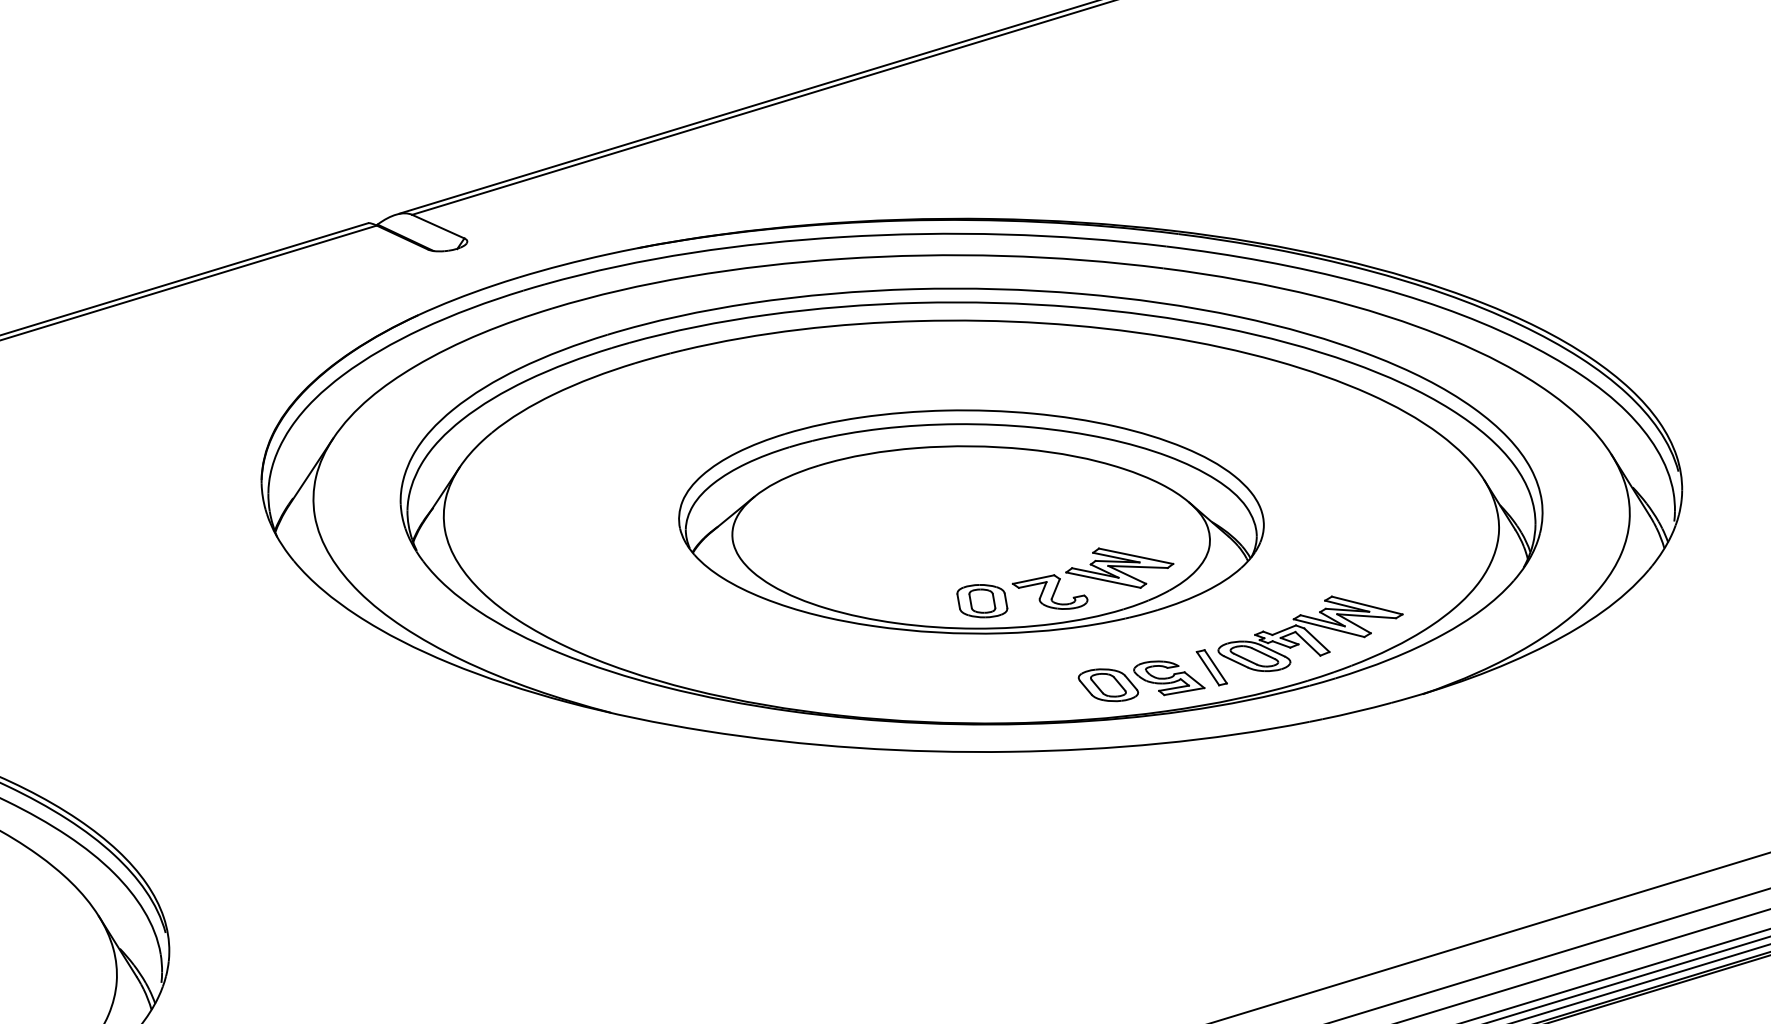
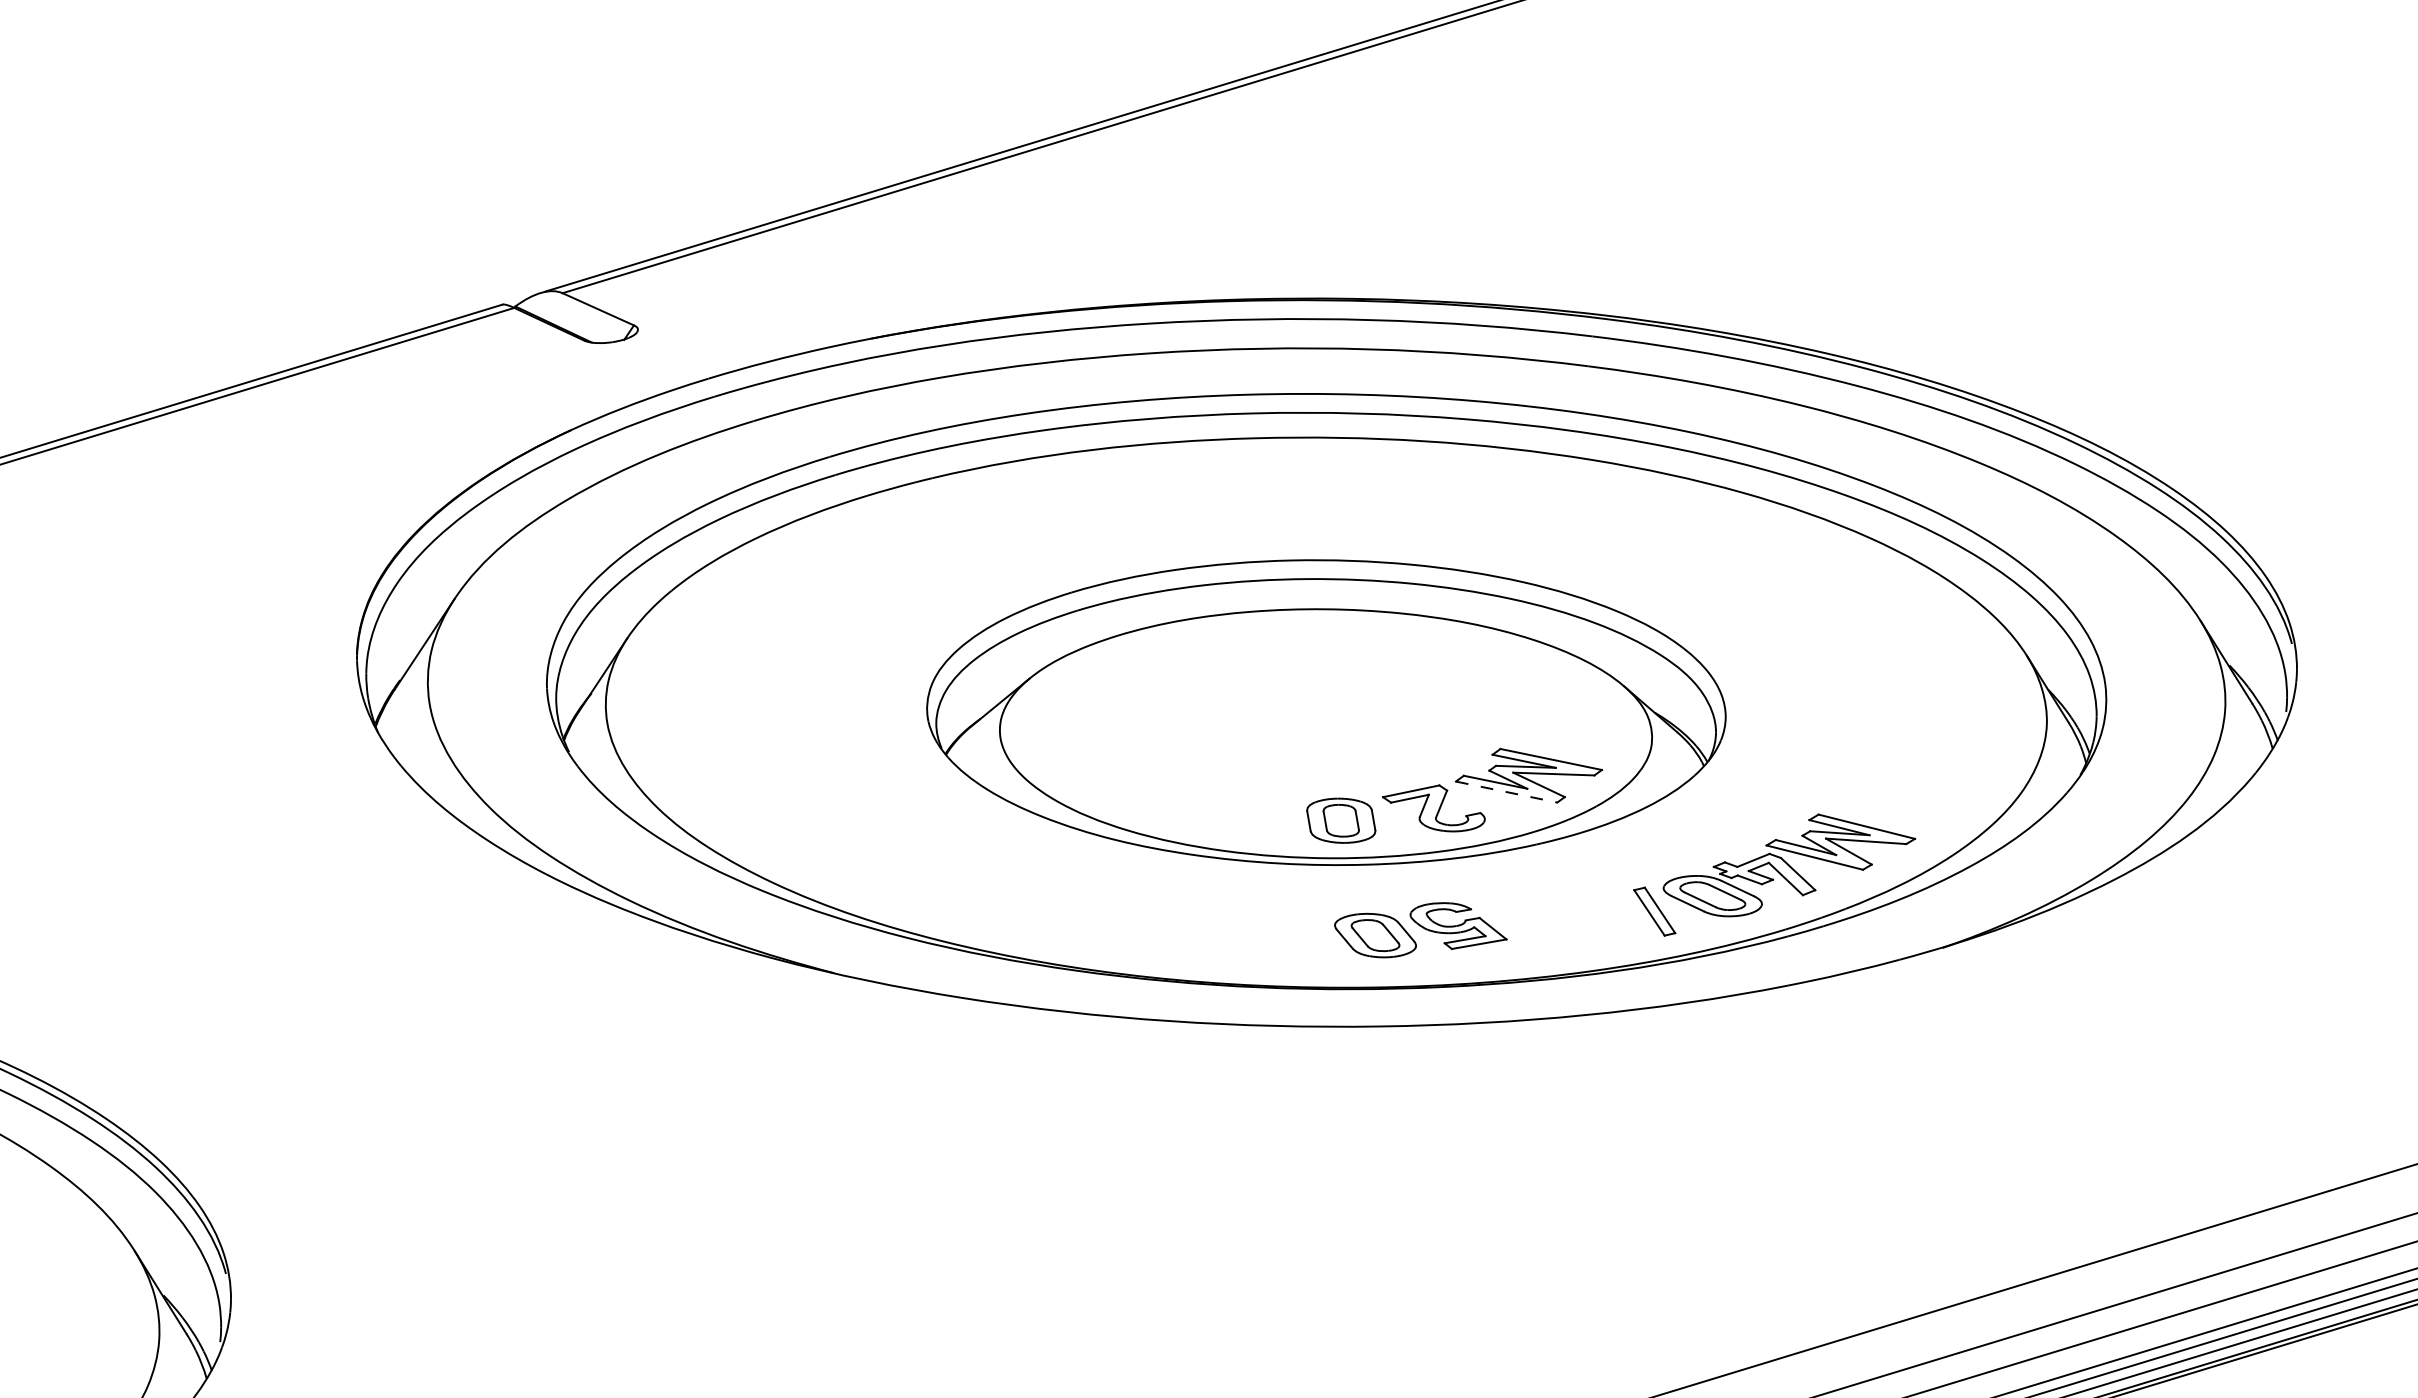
line: (1103, 580) -> (1506, 792), solid -> dashed
part: (1141, 681) -> (1420, 930), moved

